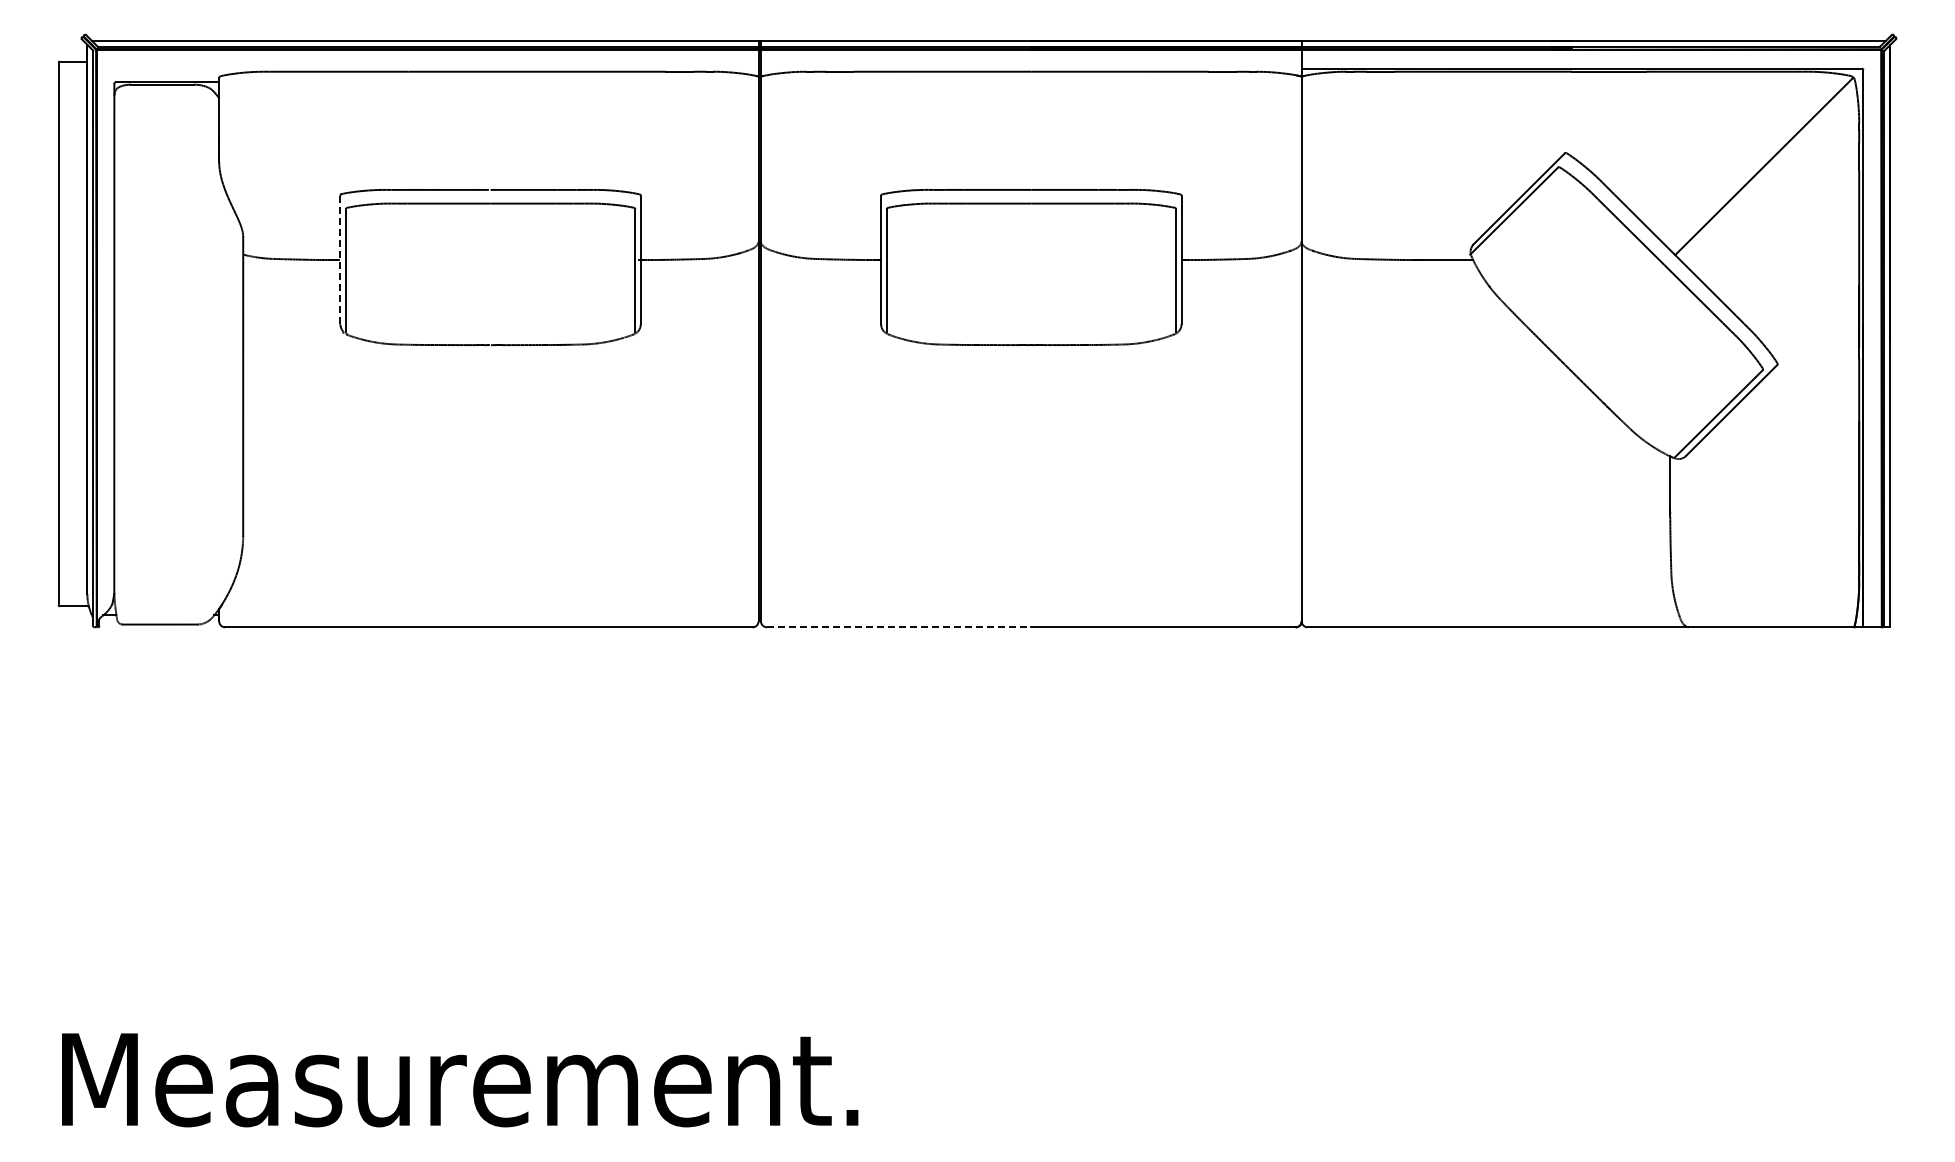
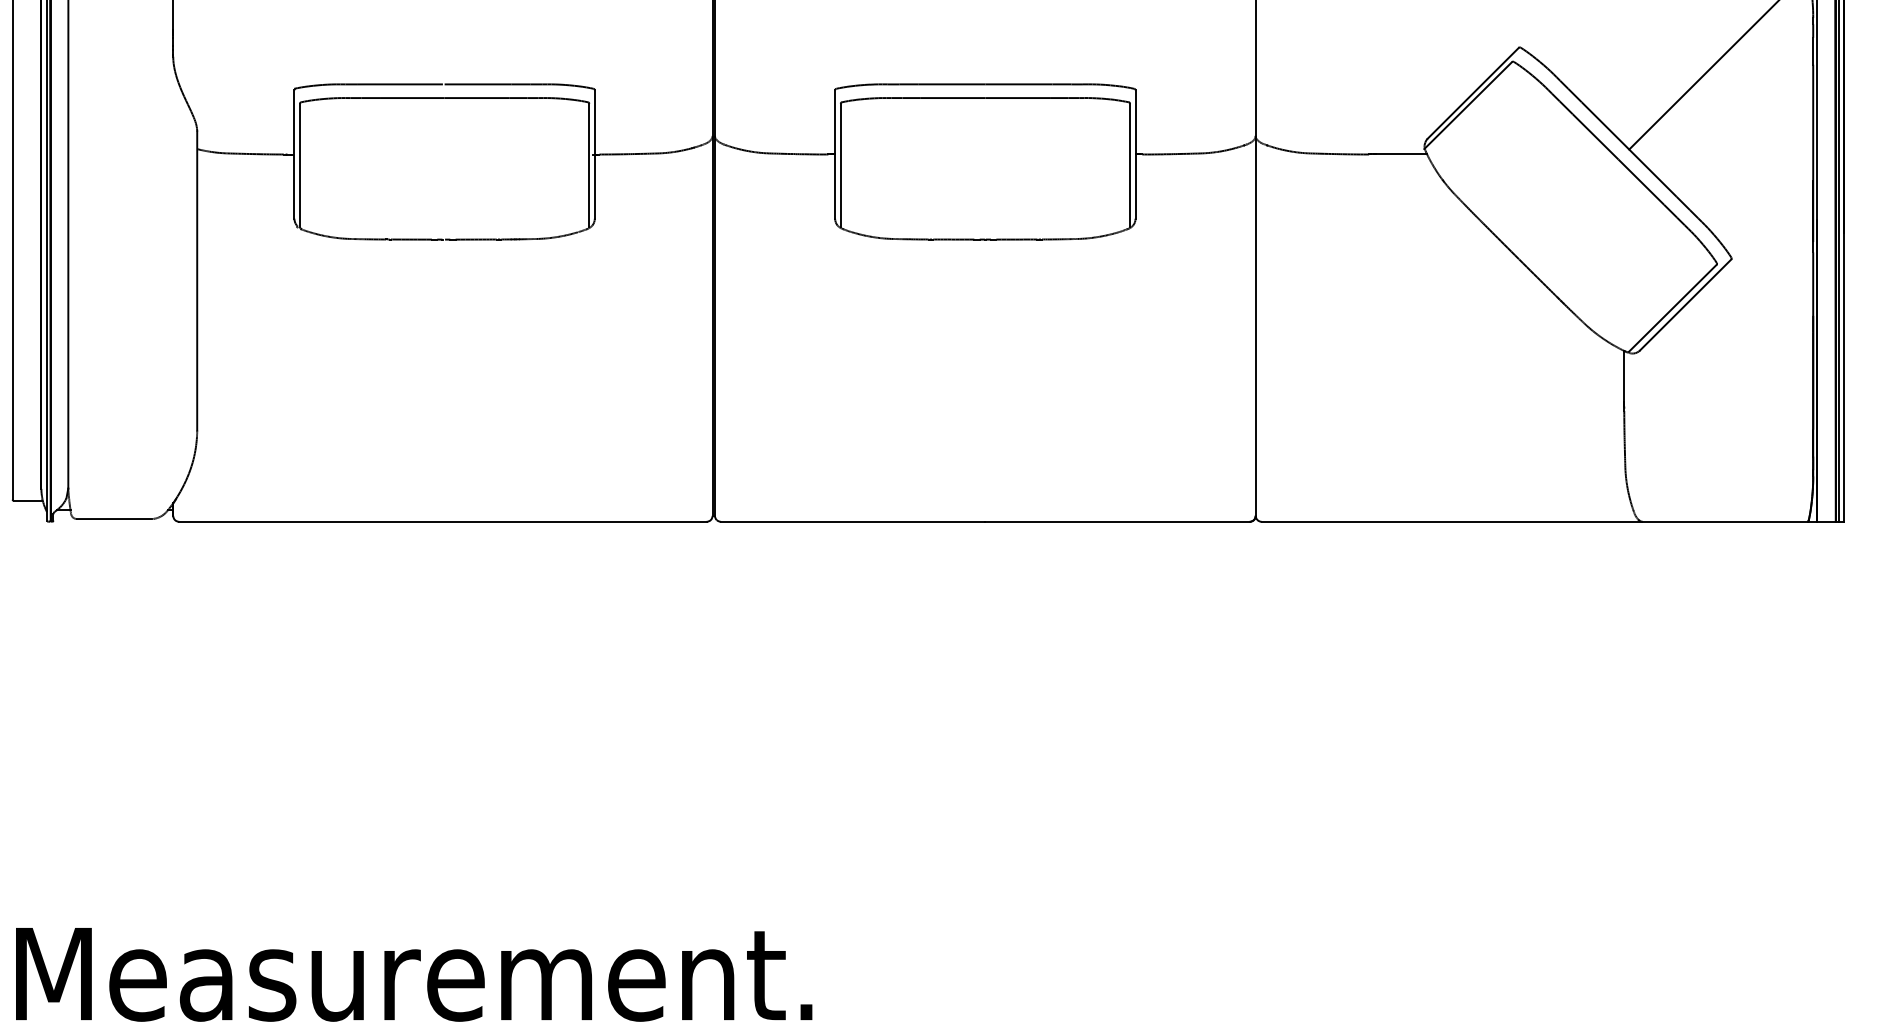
line: (340, 260) -> (294, 154), dashed -> solid
line: (899, 627) -> (853, 521), dashed -> solid

